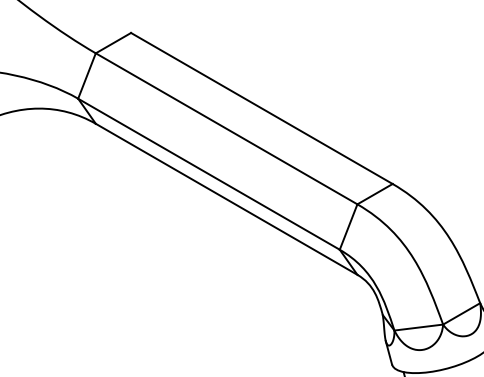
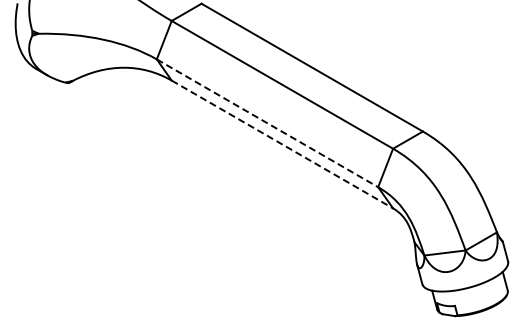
line: (208, 174) -> (267, 123), solid -> dashed
line: (226, 199) -> (282, 144), solid -> dashed

